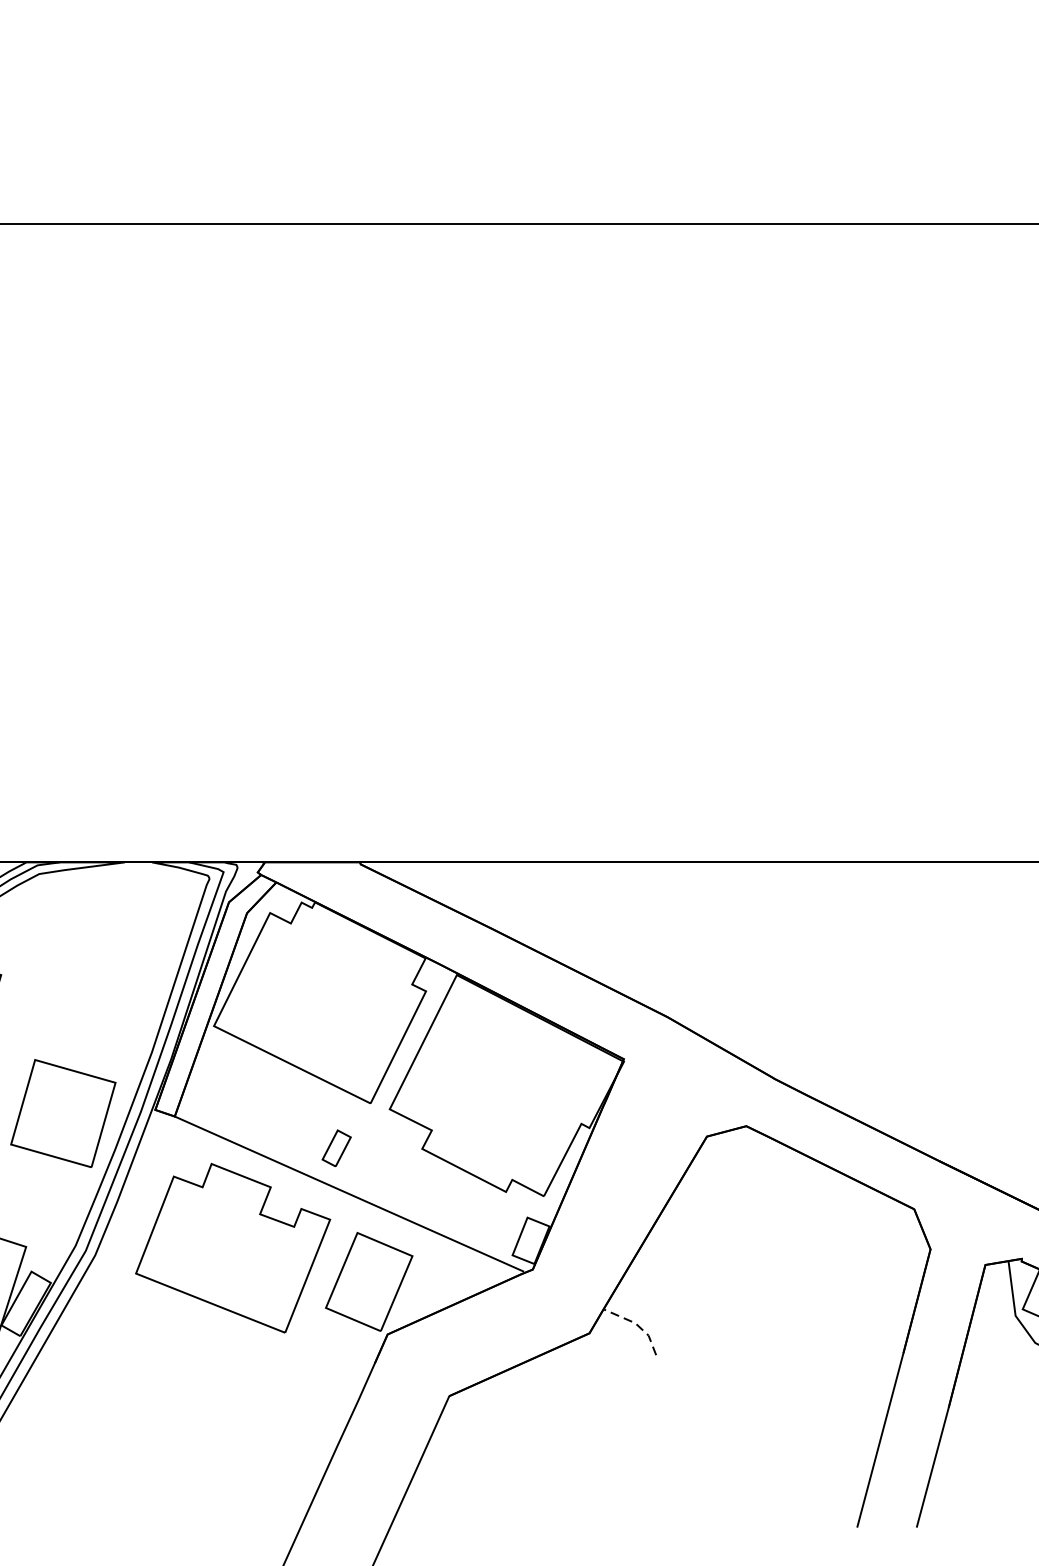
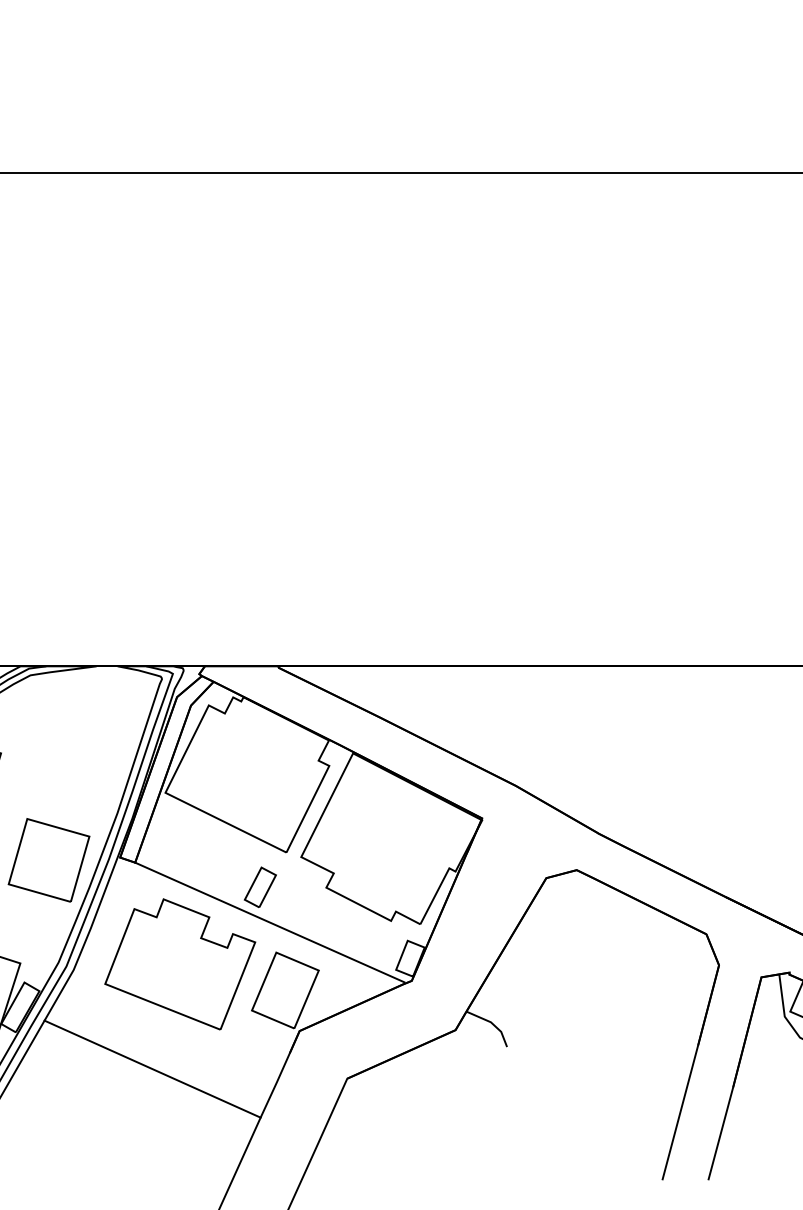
part: (335, 1147) -> (259, 886), size x1.43
line: (637, 1324) -> (492, 1023), dashed -> solid
line: (197, 1382) -> (152, 1068), added

